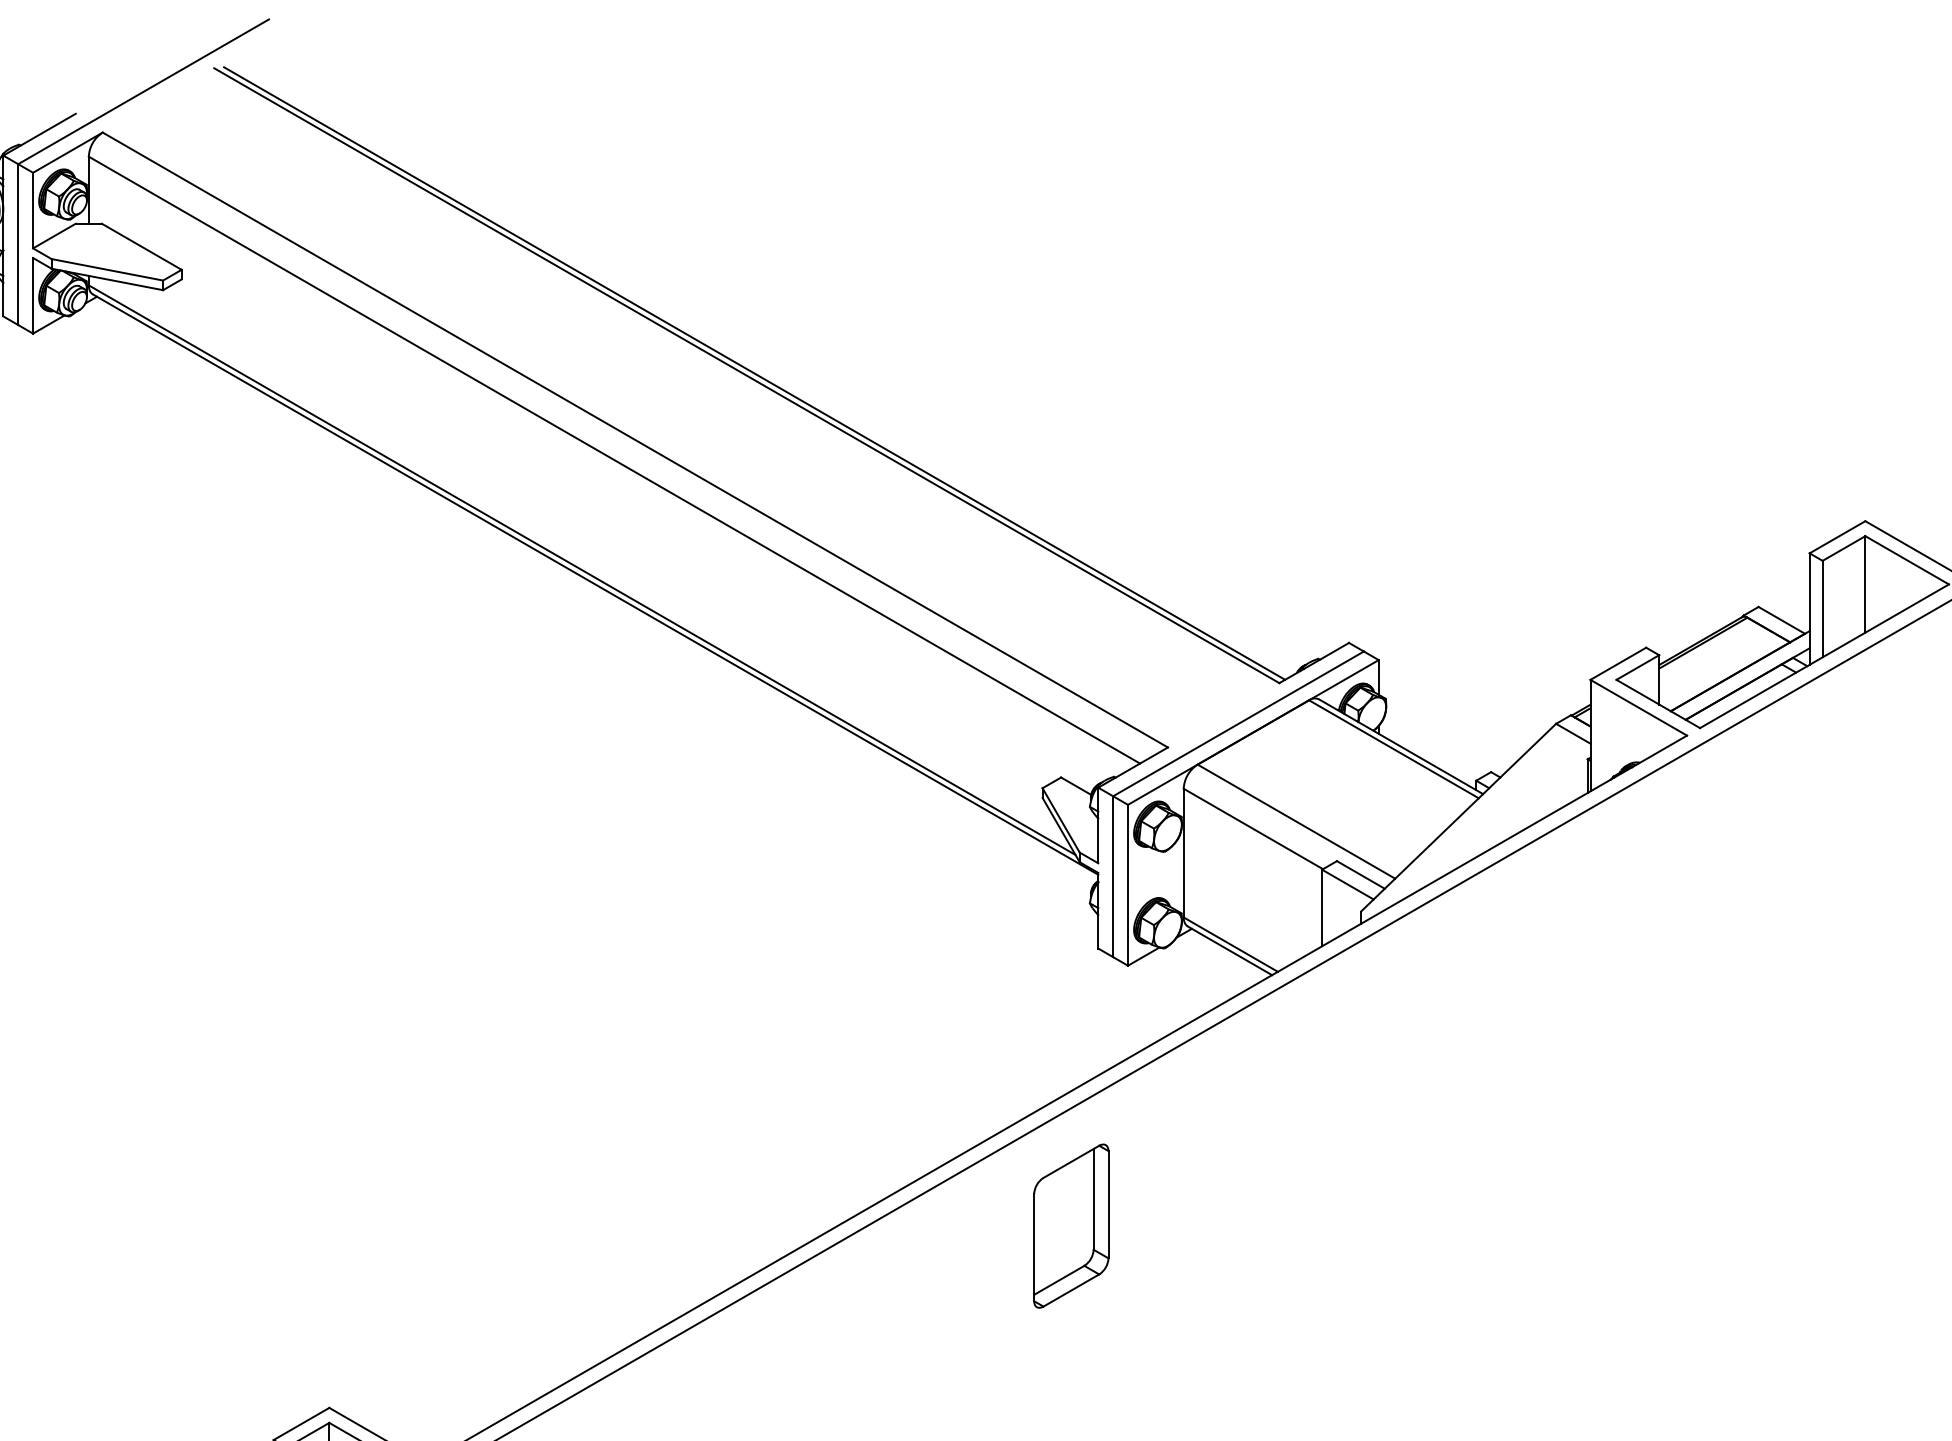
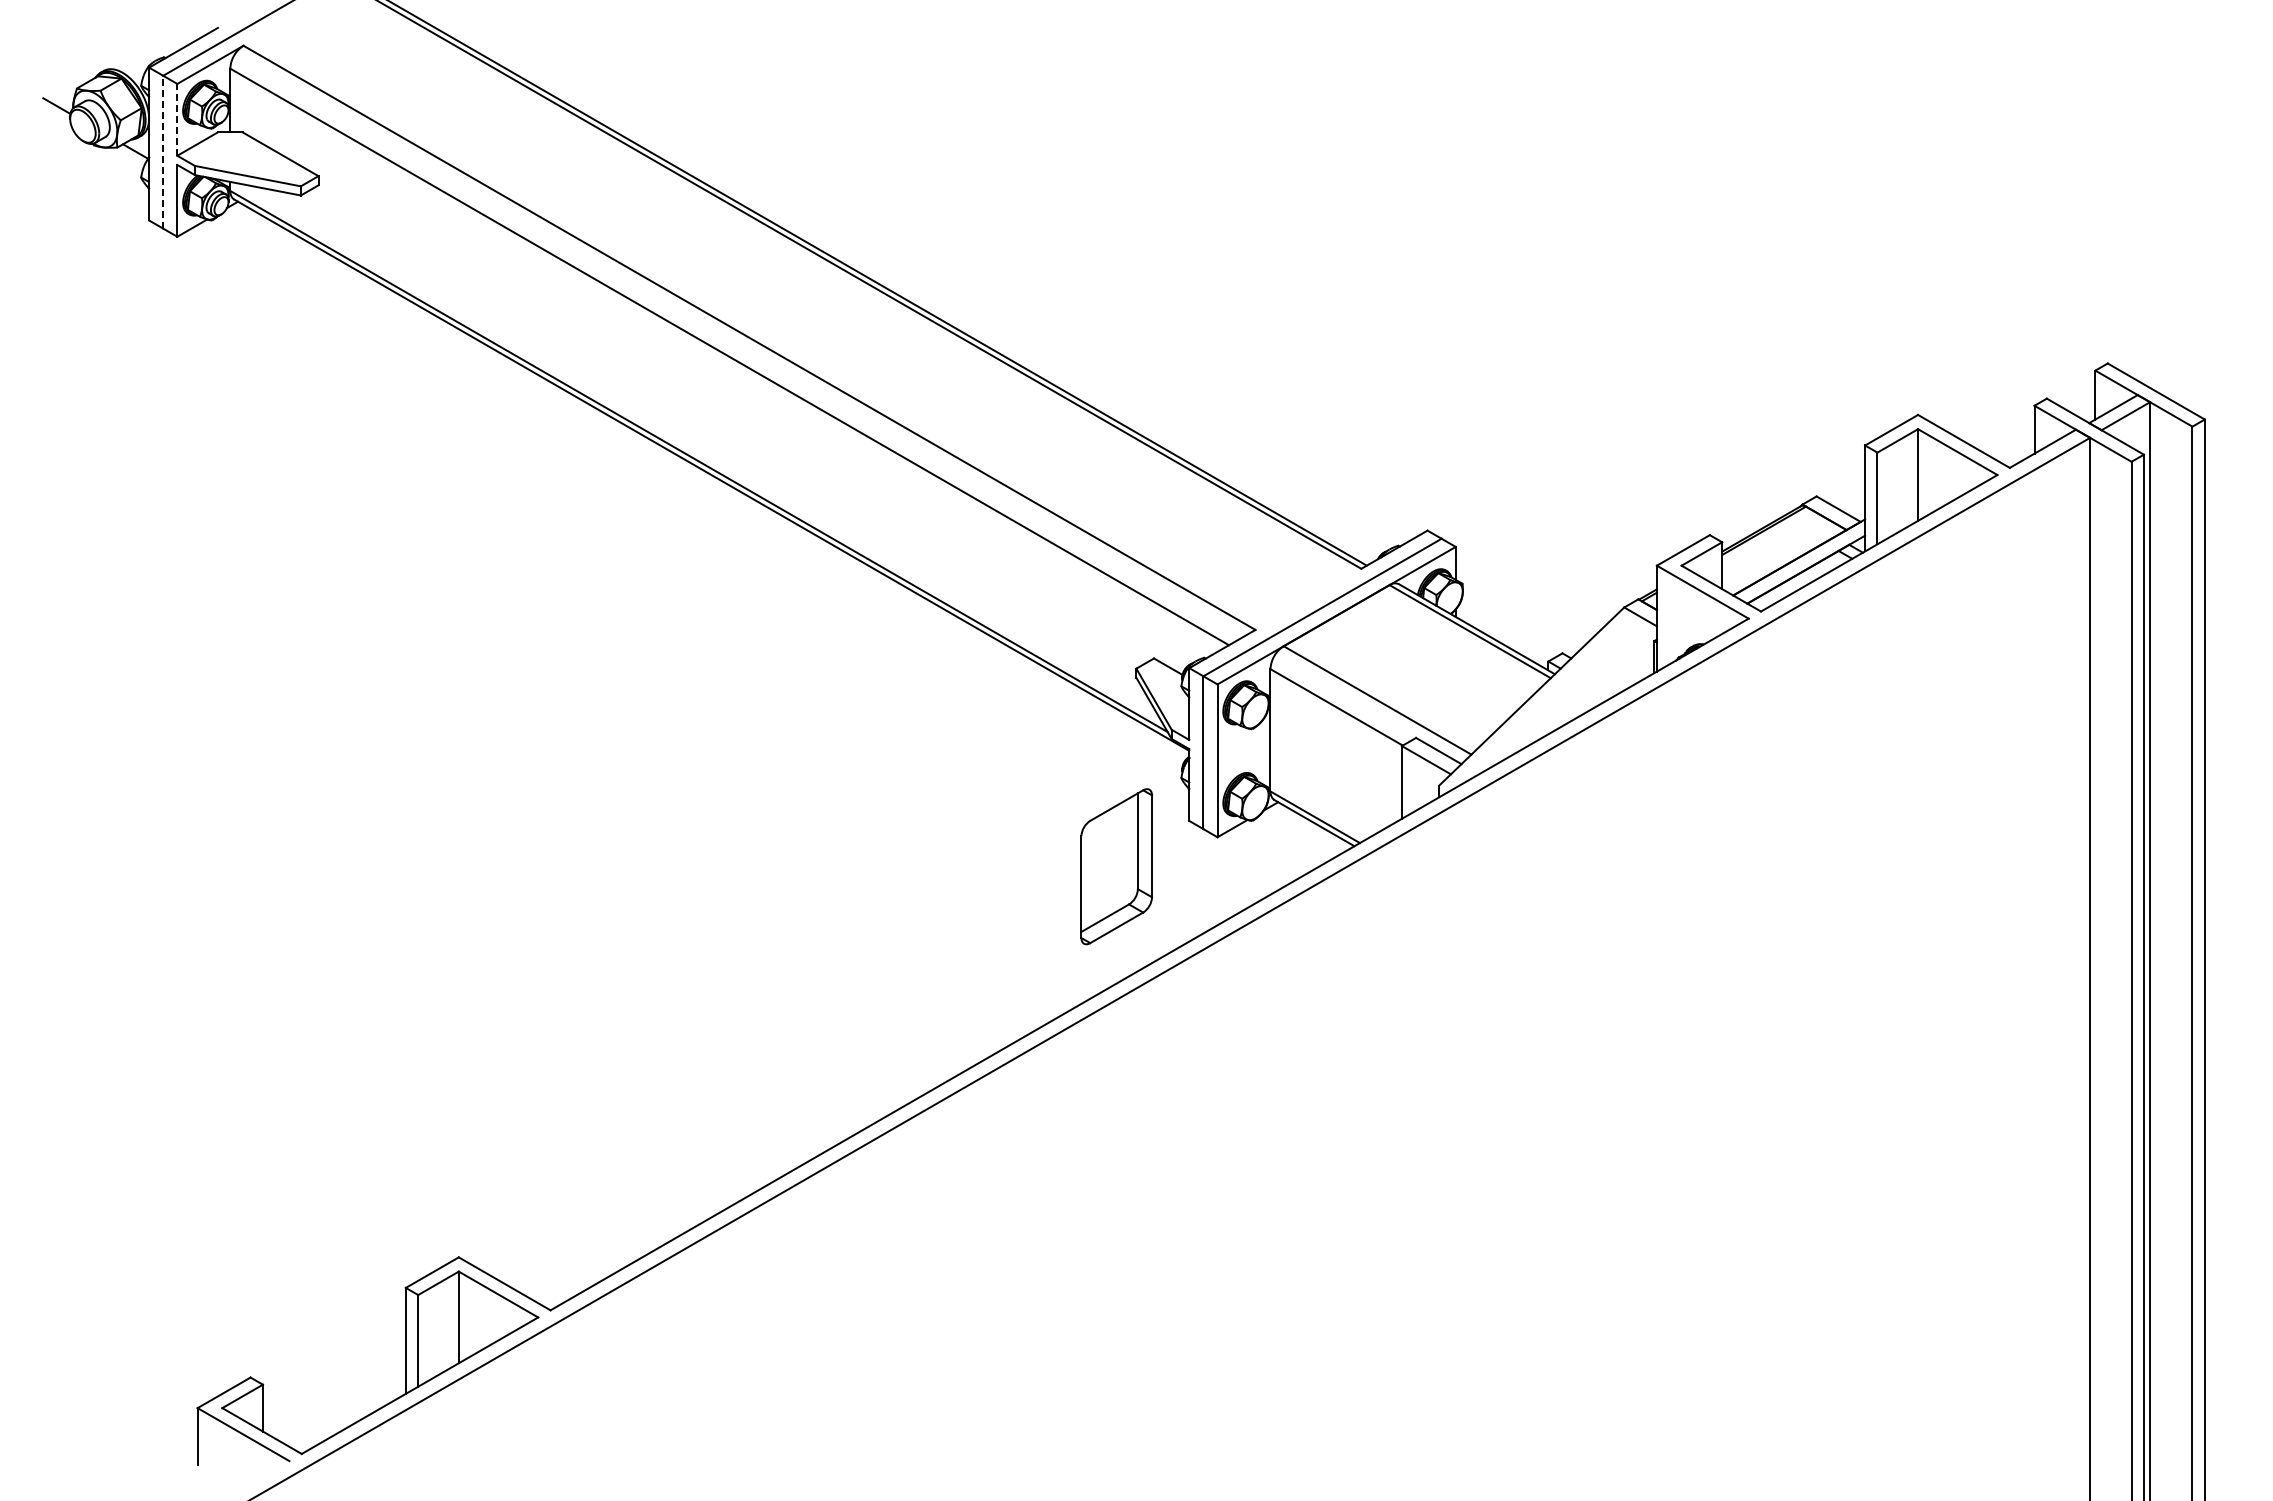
line: (33, 210) -> (177, 119), solid -> dashed
line: (18, 243) -> (163, 151), solid -> dashed
part: (1071, 1225) -> (1116, 866), moved

